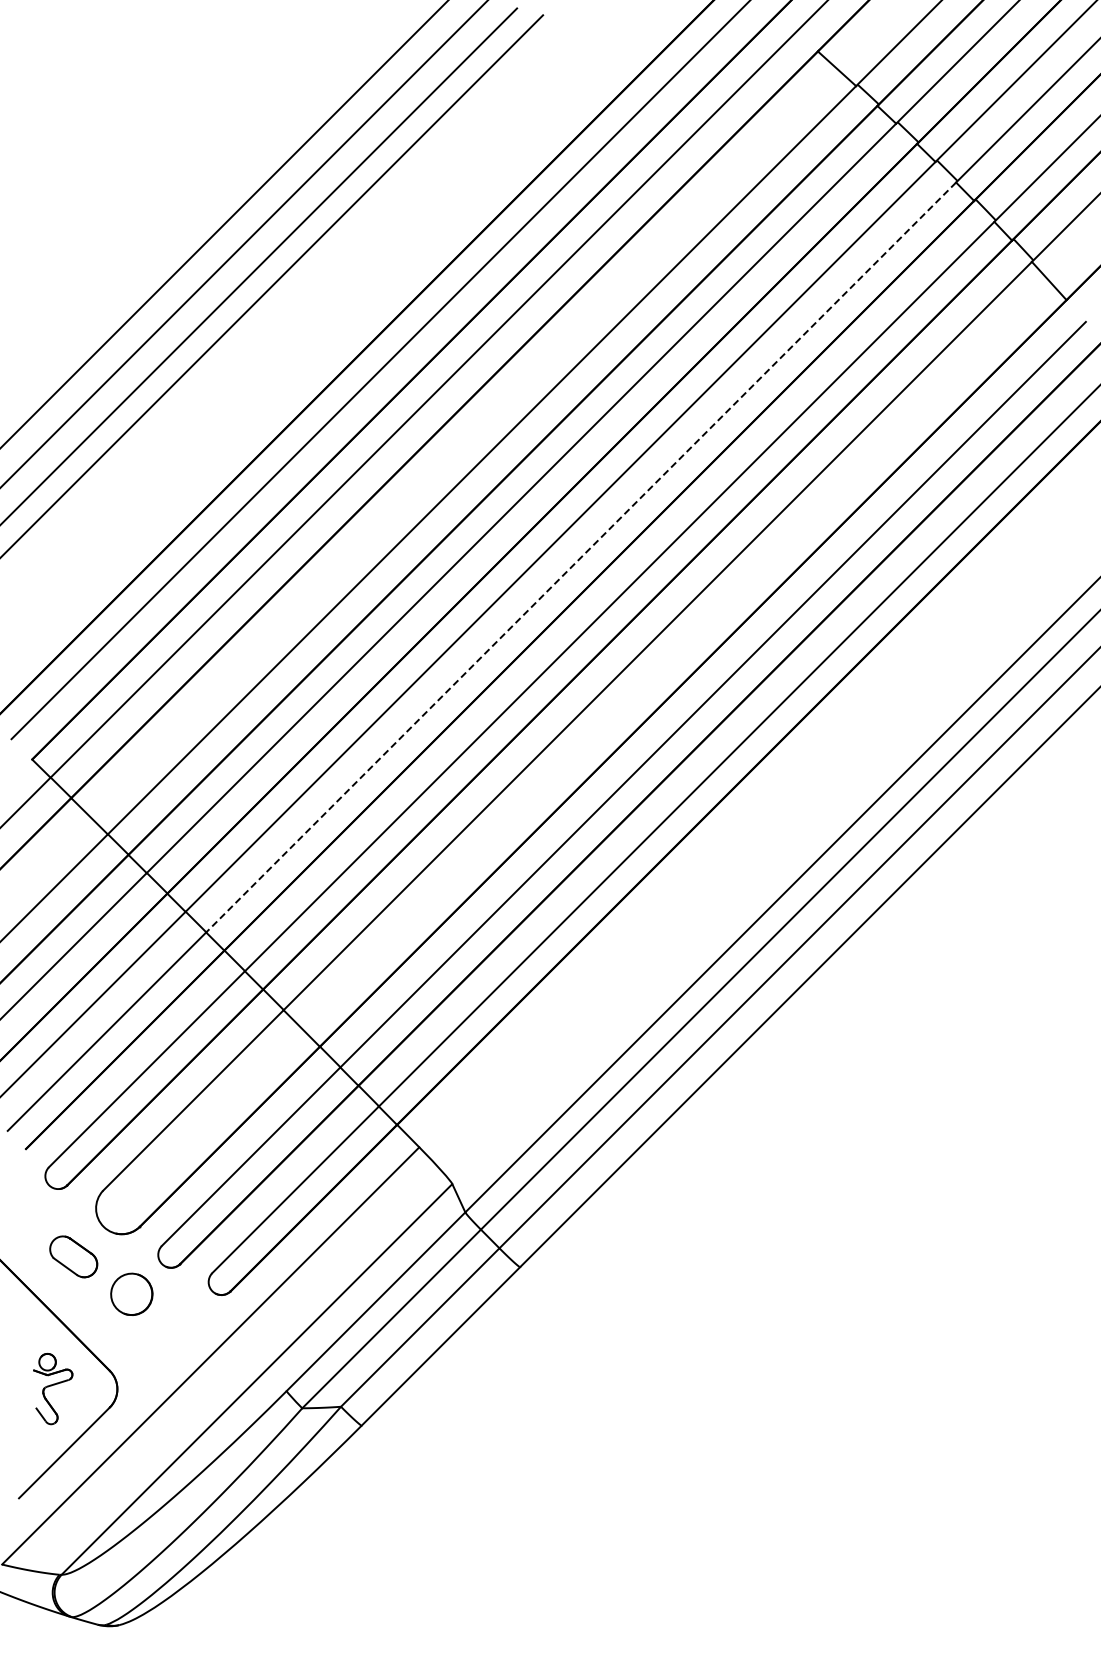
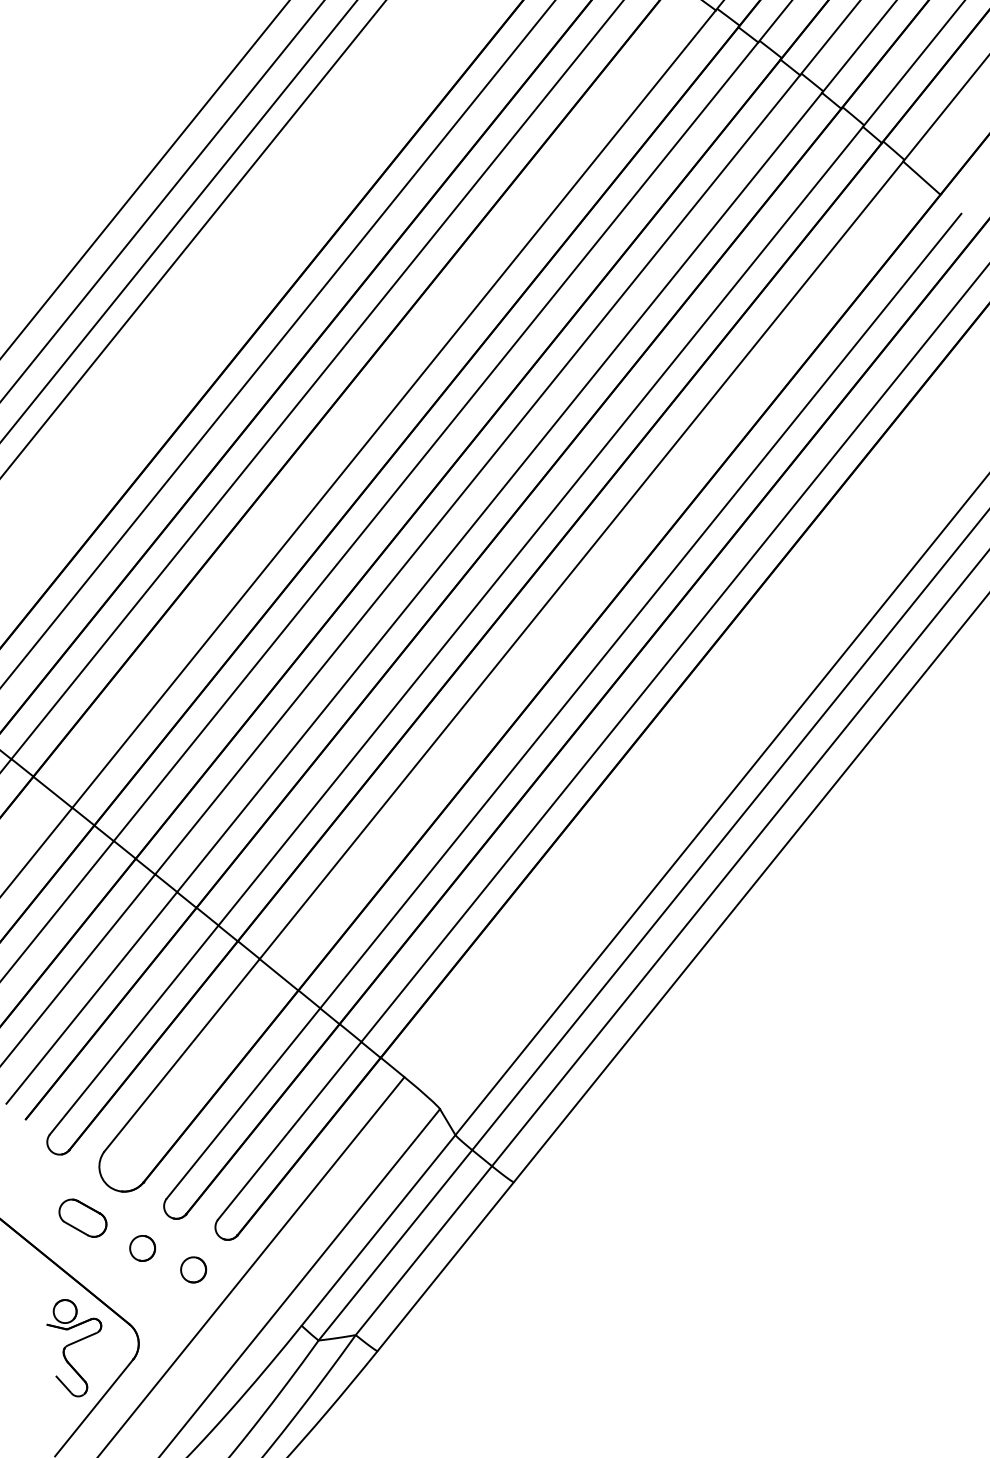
line: (580, 557) -> (498, 492), dashed -> solid
part: (131, 1294) -> (142, 1248), size x0.62
part: (181, 1321) -> (193, 1269), added
part: (52, 1388) -> (76, 1347), size x1.43

